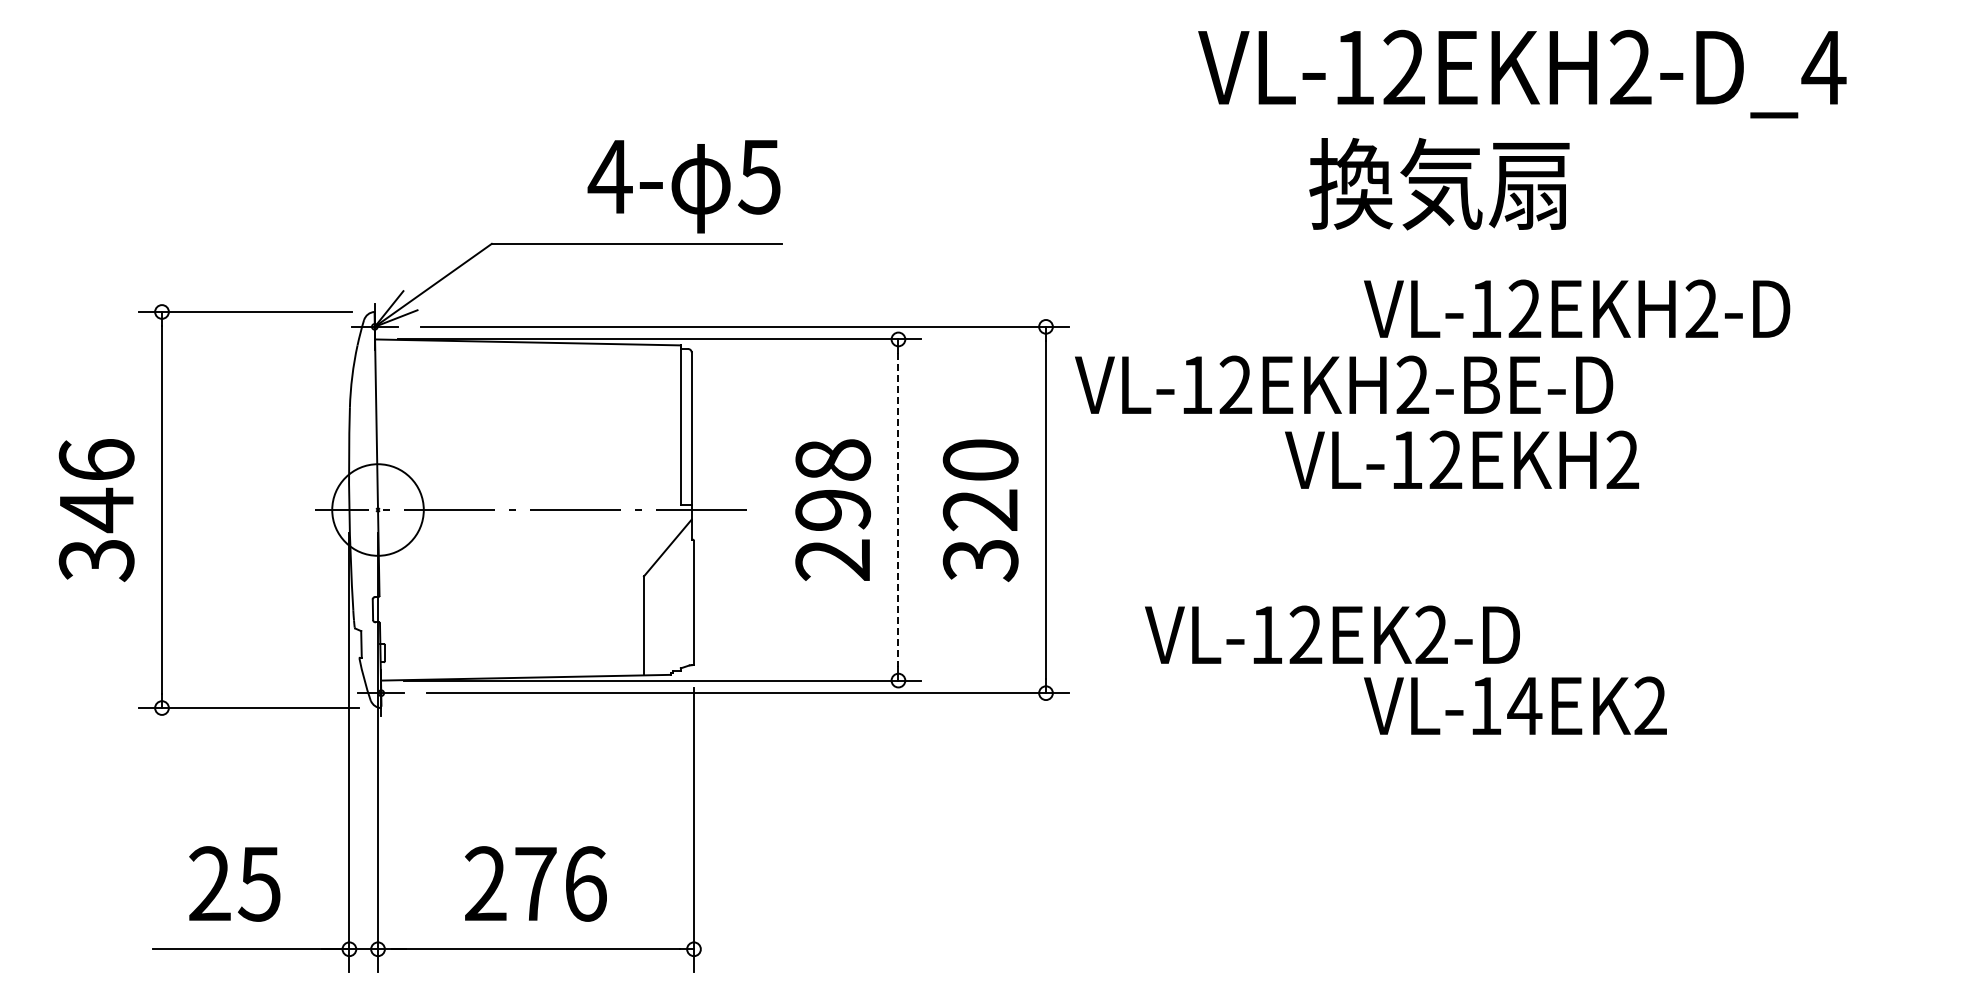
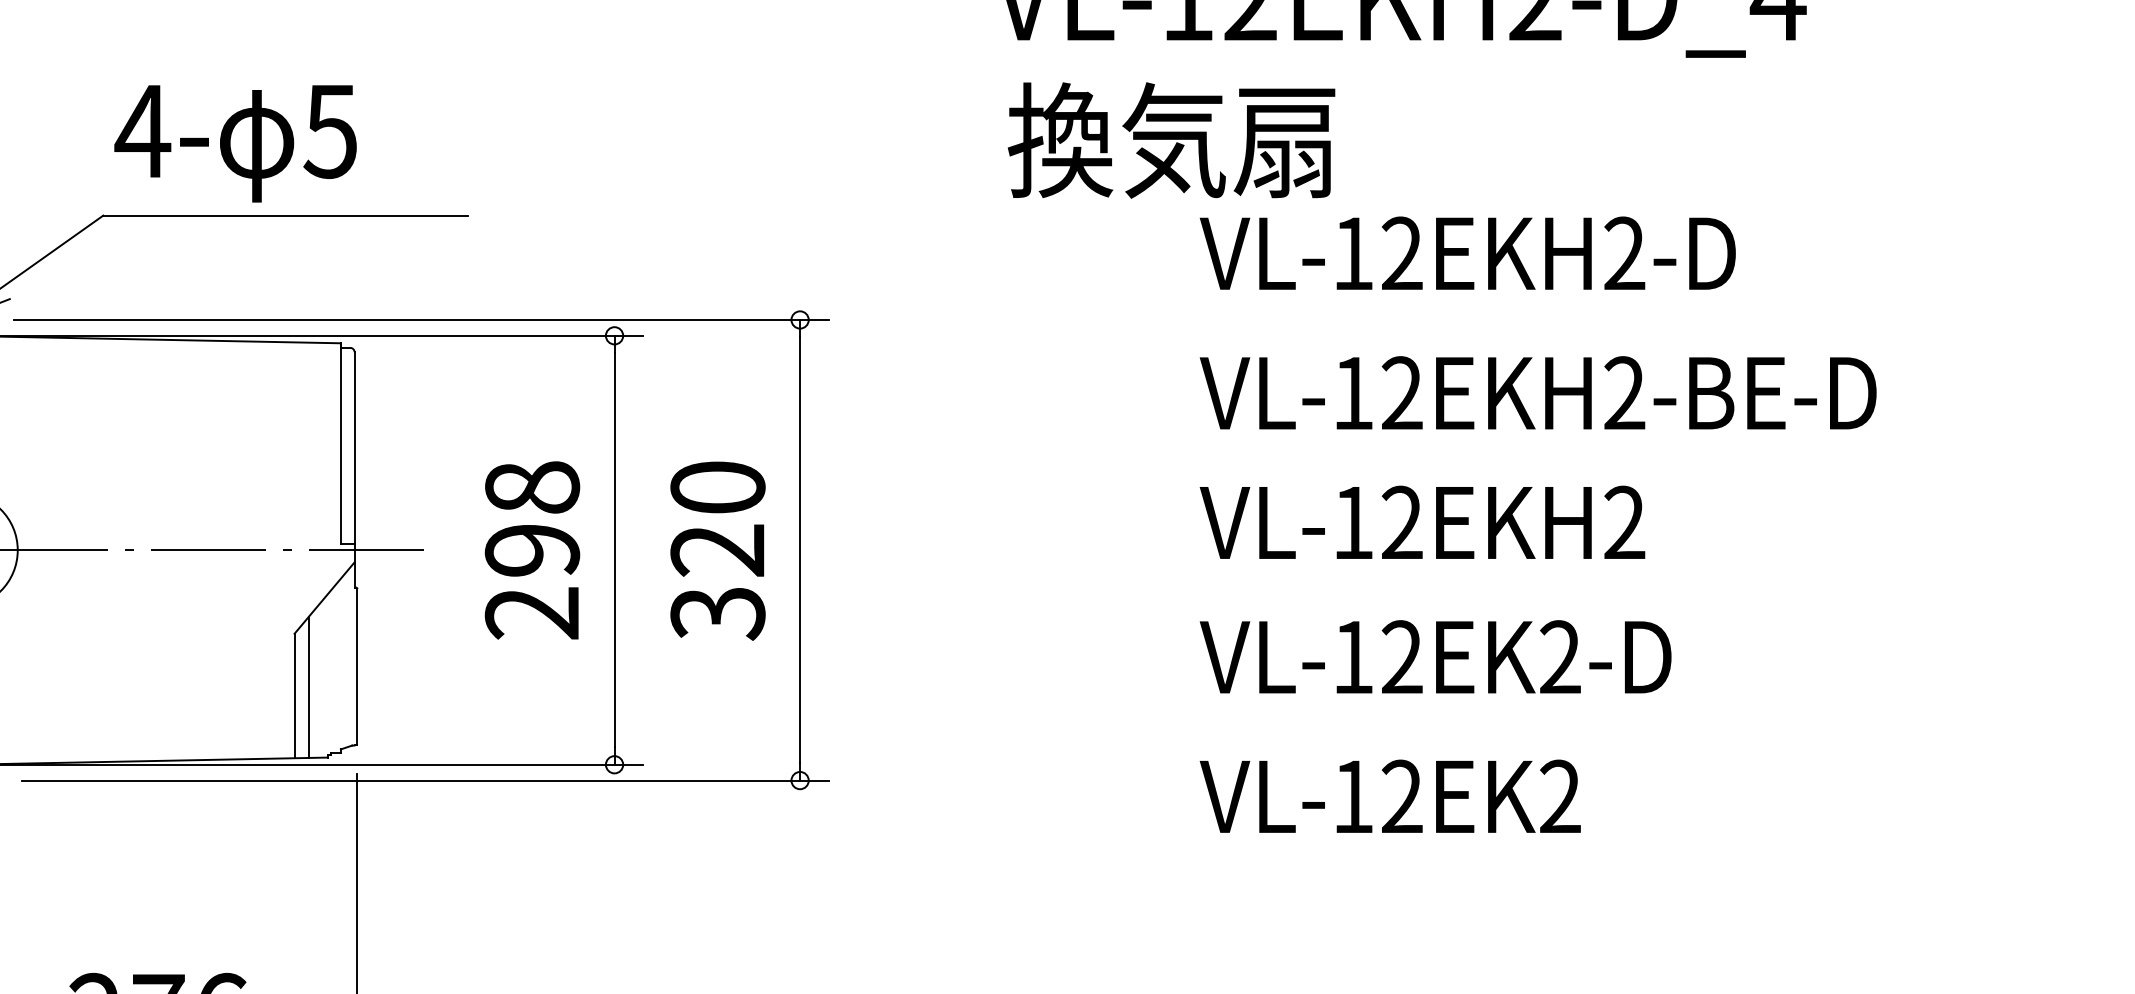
text: (1439, 183) -> (1171, 139), moved
text: (683, 186) -> (234, 143), moved
text: (1577, 308) -> (1468, 252), moved
text: (1344, 384) -> (1538, 392), moved
text: (1462, 459) -> (1423, 521), moved
line: (898, 510) -> (614, 550), dashed -> solid
line: (655, 618) -> (309, 686), added
text: (1332, 634) -> (1435, 656), moved
text: (1524, 705) -> (1401, 796), VL-14EK2 -> VL-12EK2

